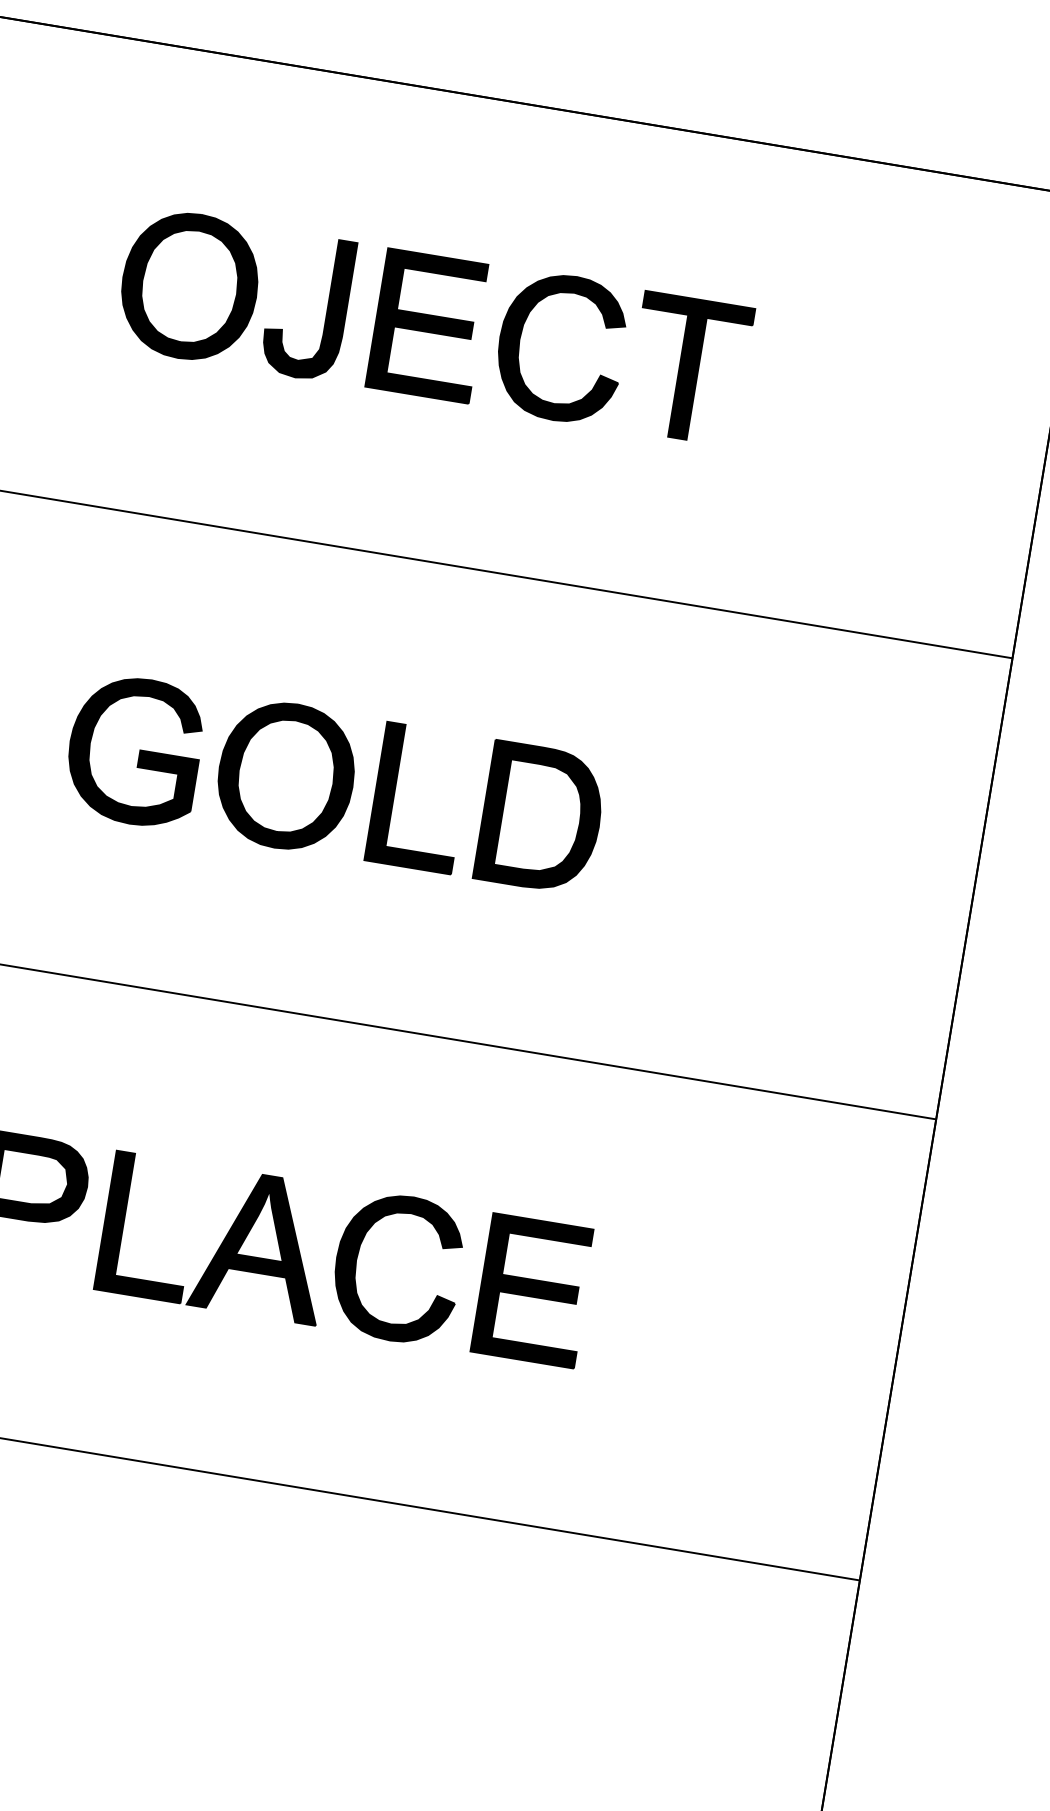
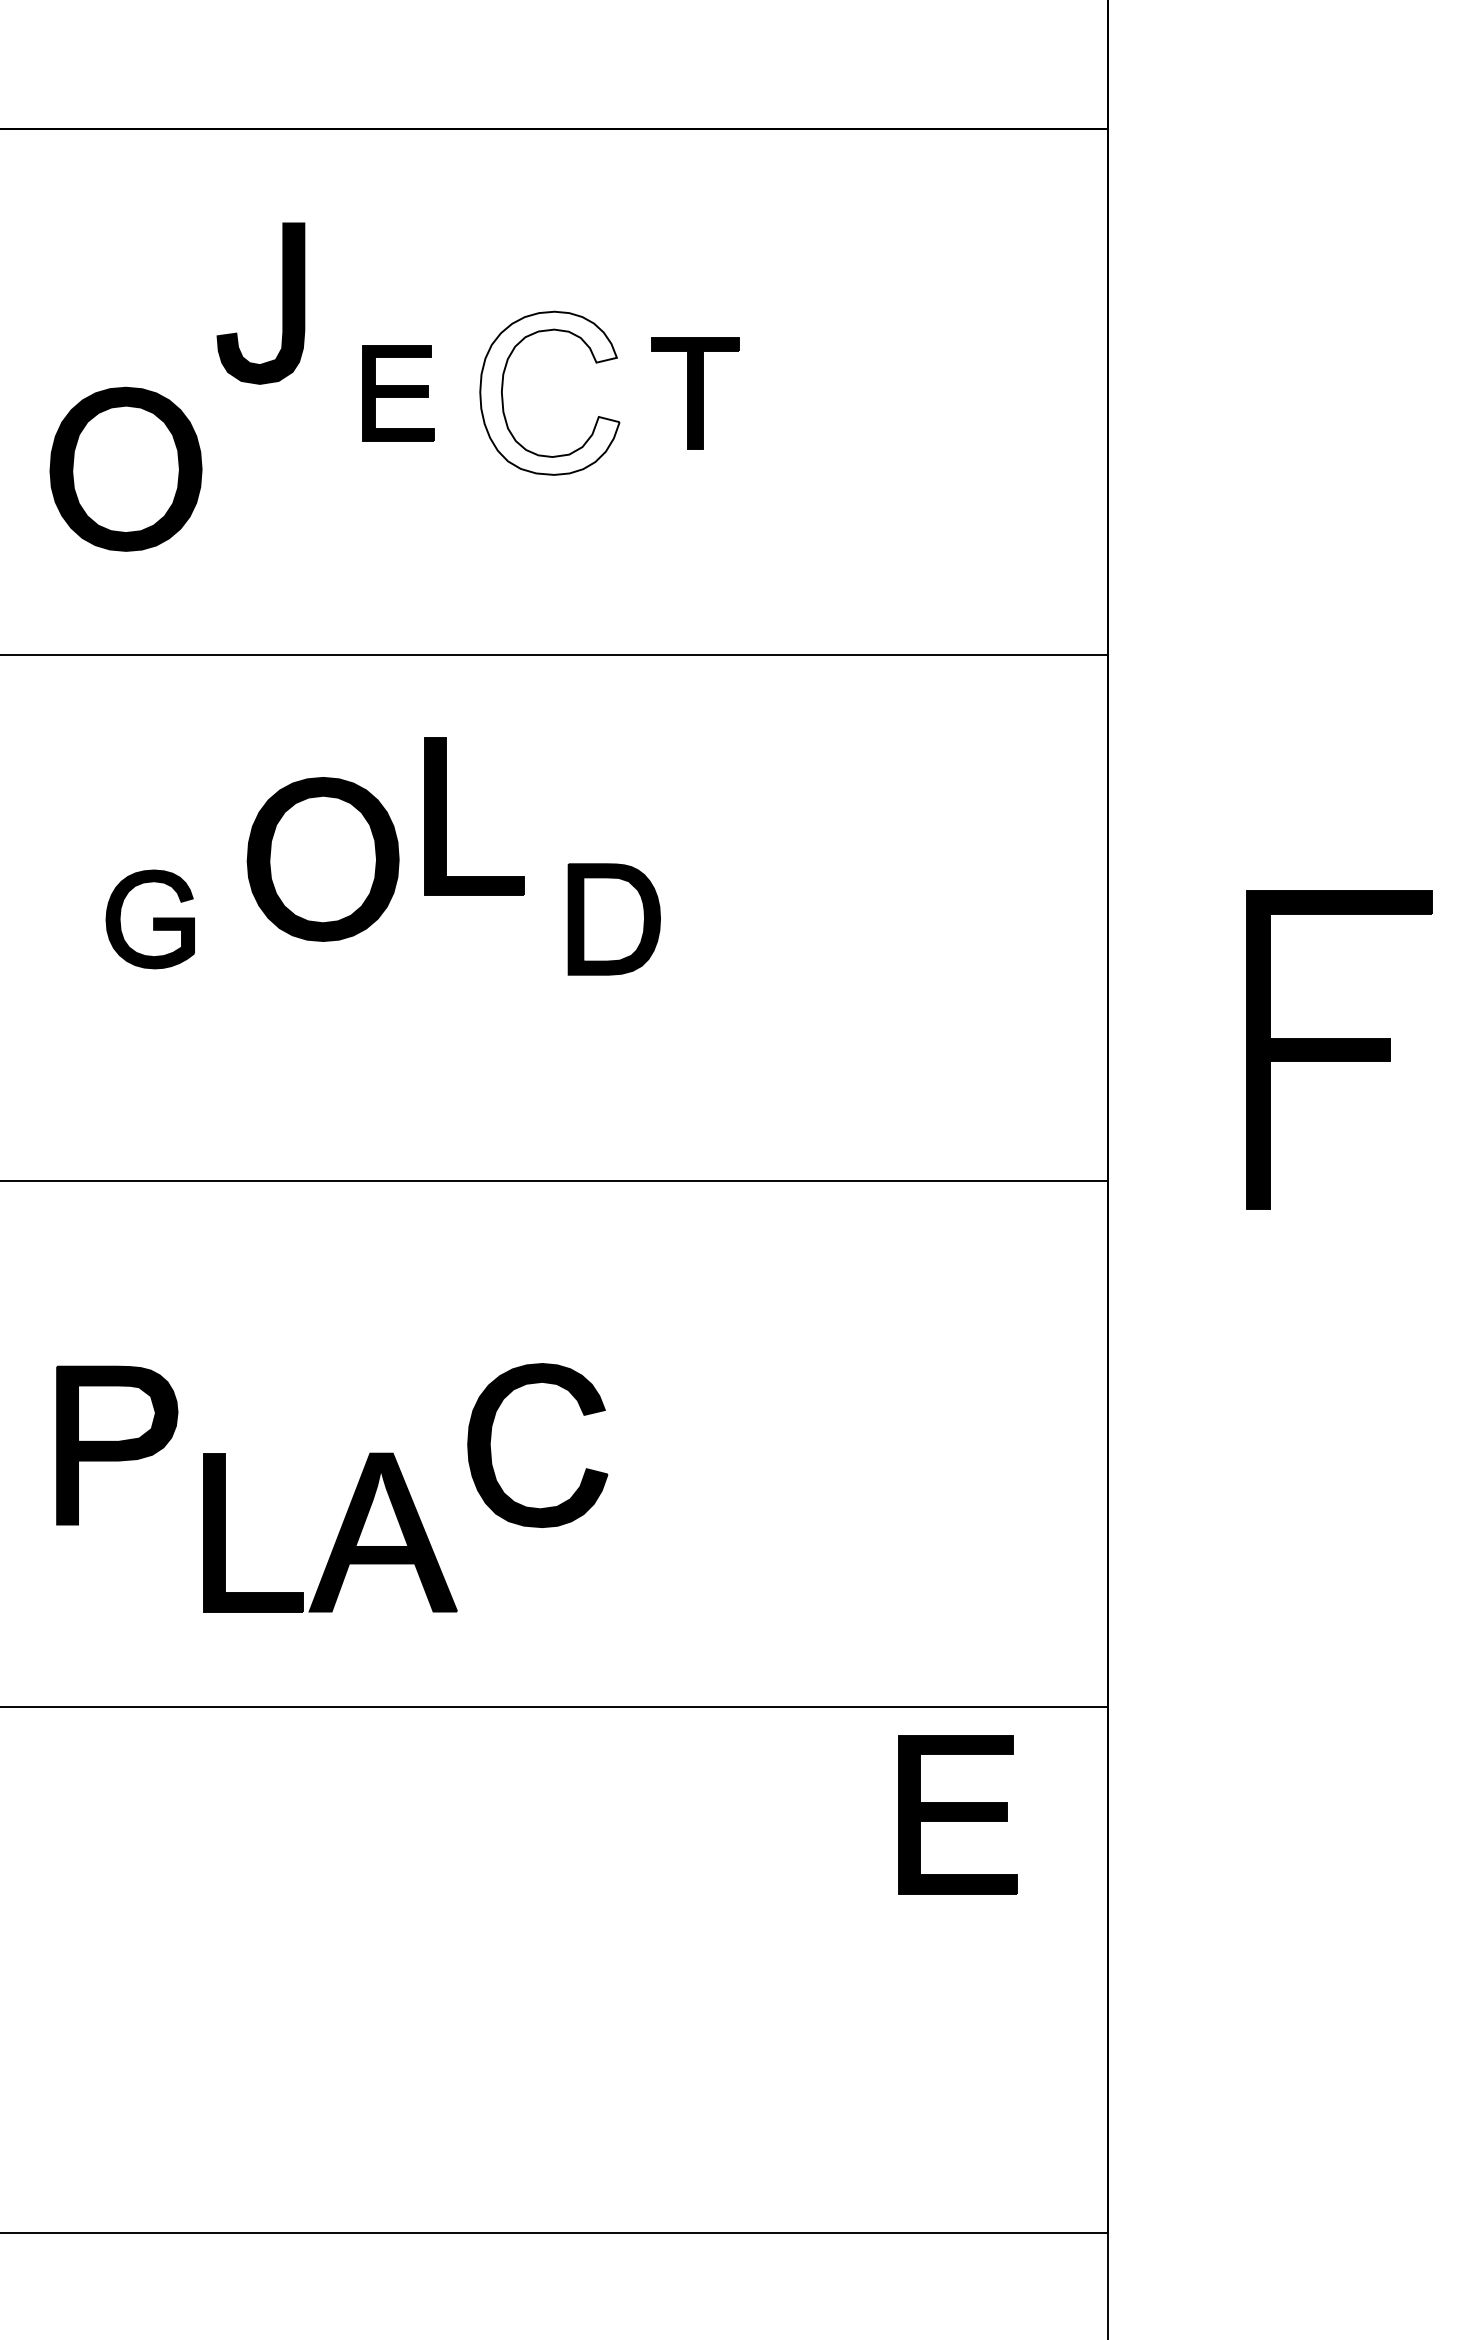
part: (189, 285) -> (125, 468), moved
part: (326, 310) -> (282, 303), moved
part: (427, 325) -> (397, 392), size x0.6
fill: (561, 347) -> (549, 392), removed
part: (689, 368) -> (695, 392), size x0.7
part: (134, 751) -> (150, 919), size x0.6
part: (285, 776) -> (322, 859), moved
part: (394, 794) -> (446, 816), moved
part: (541, 818) -> (614, 919), size x0.7
part: (222, 1241) -> (337, 1535), moved
part: (533, 1290) -> (957, 1814), moved

